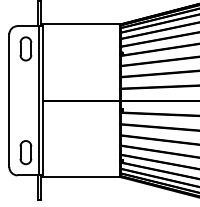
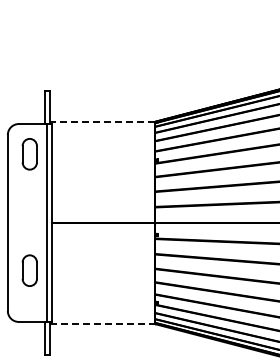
line: (80, 24) -> (102, 121), solid -> dashed
part: (25, 152) -> (29, 270), moved
line: (80, 177) -> (102, 324), solid -> dashed

